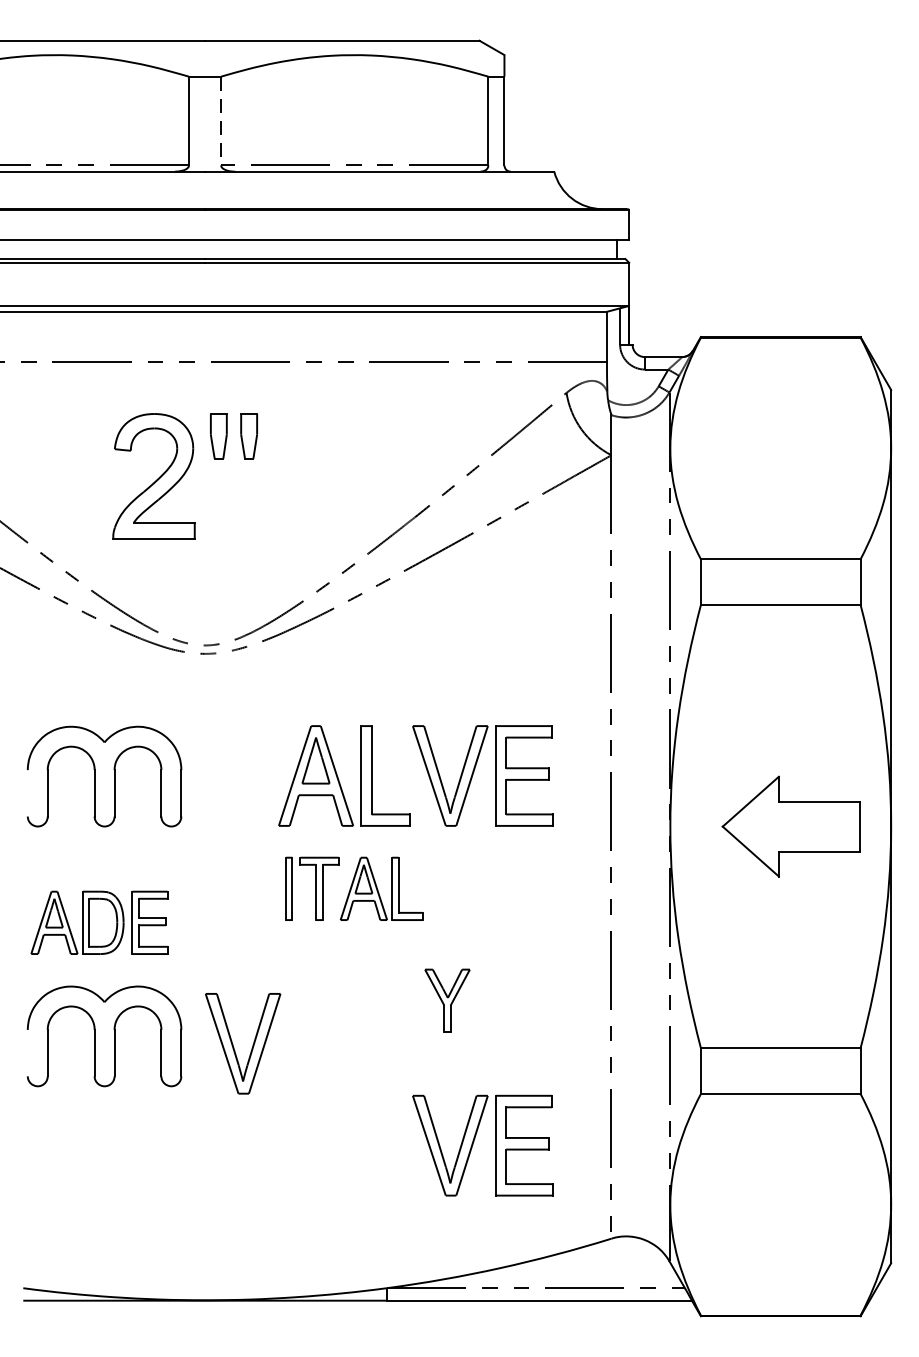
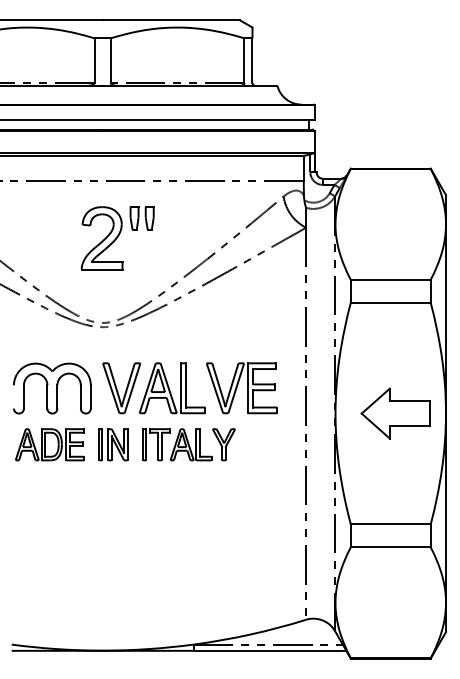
line: (220, 122) -> (110, 61), dashed -> solid
part: (184, 476) -> (117, 238), moved
part: (226, 888) -> (113, 444), added
part: (98, 922) -> (49, 444), moved
part: (446, 1000) -> (223, 444), moved
part: (104, 1036) -> (52, 518), removed
part: (242, 1044) -> (121, 388), moved
part: (482, 1146) -> (241, 573), removed

